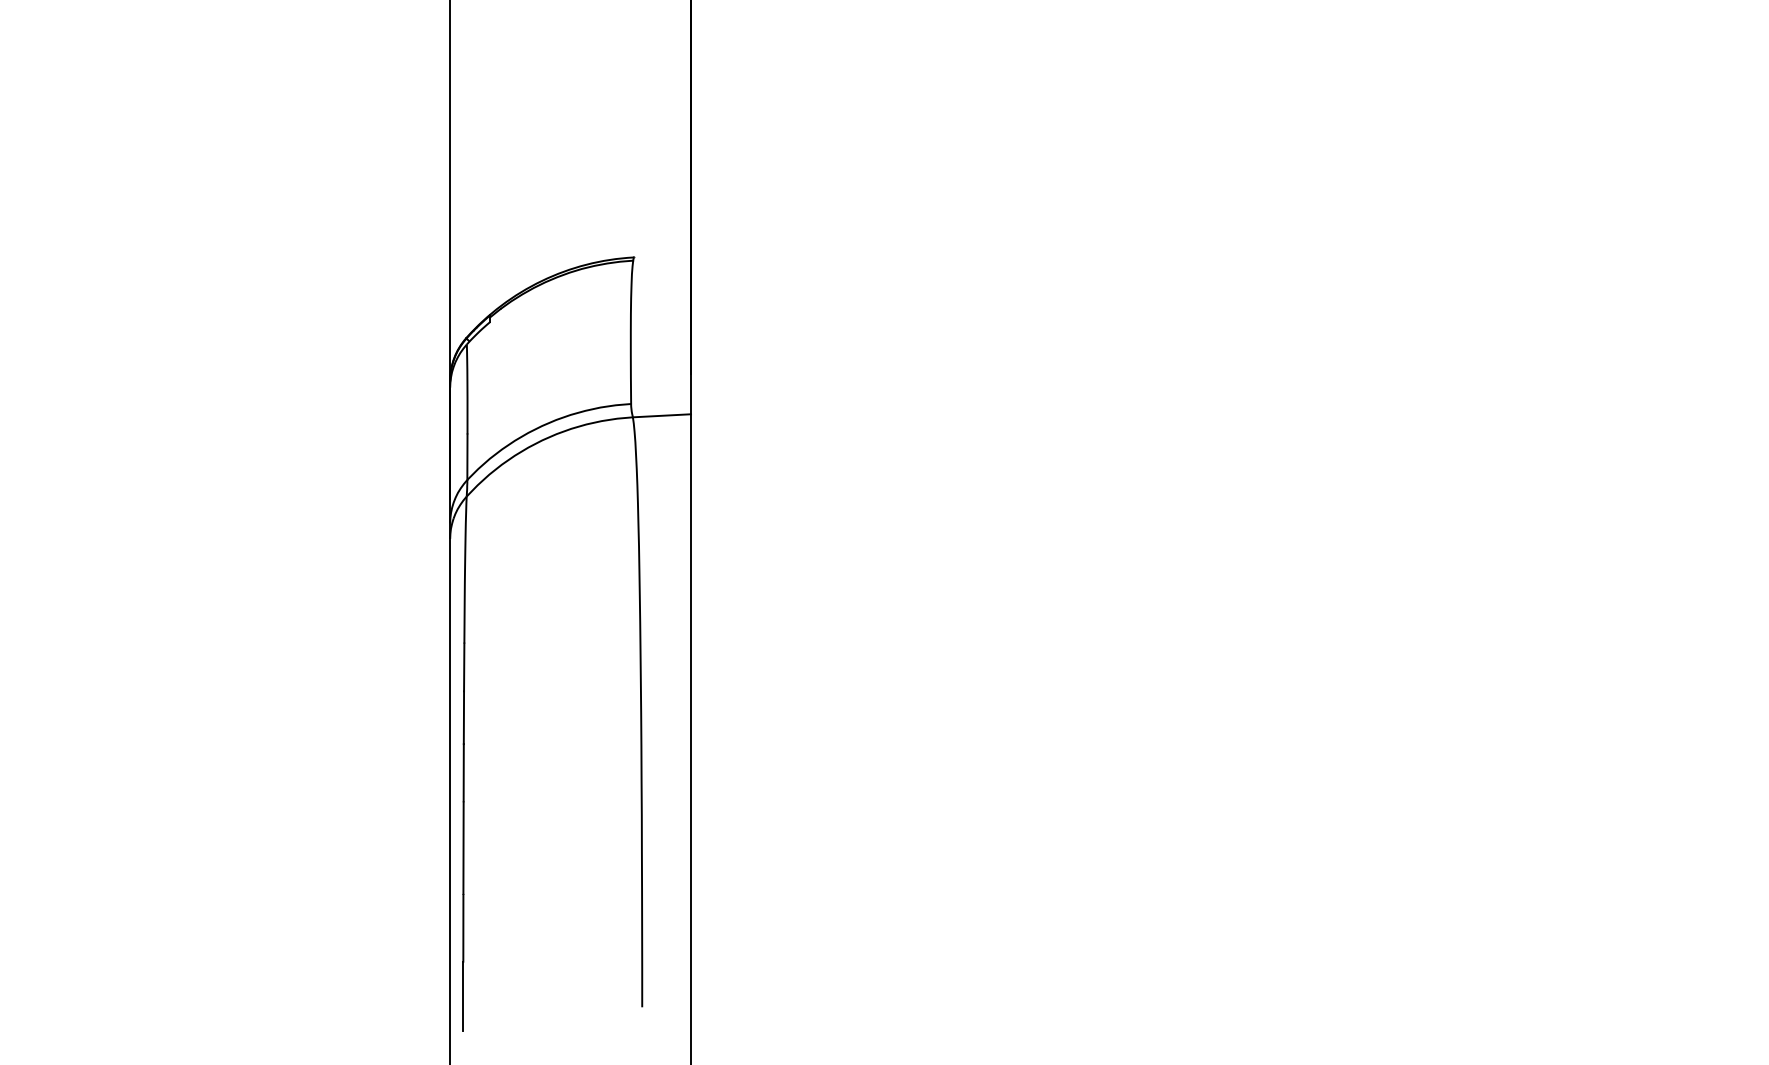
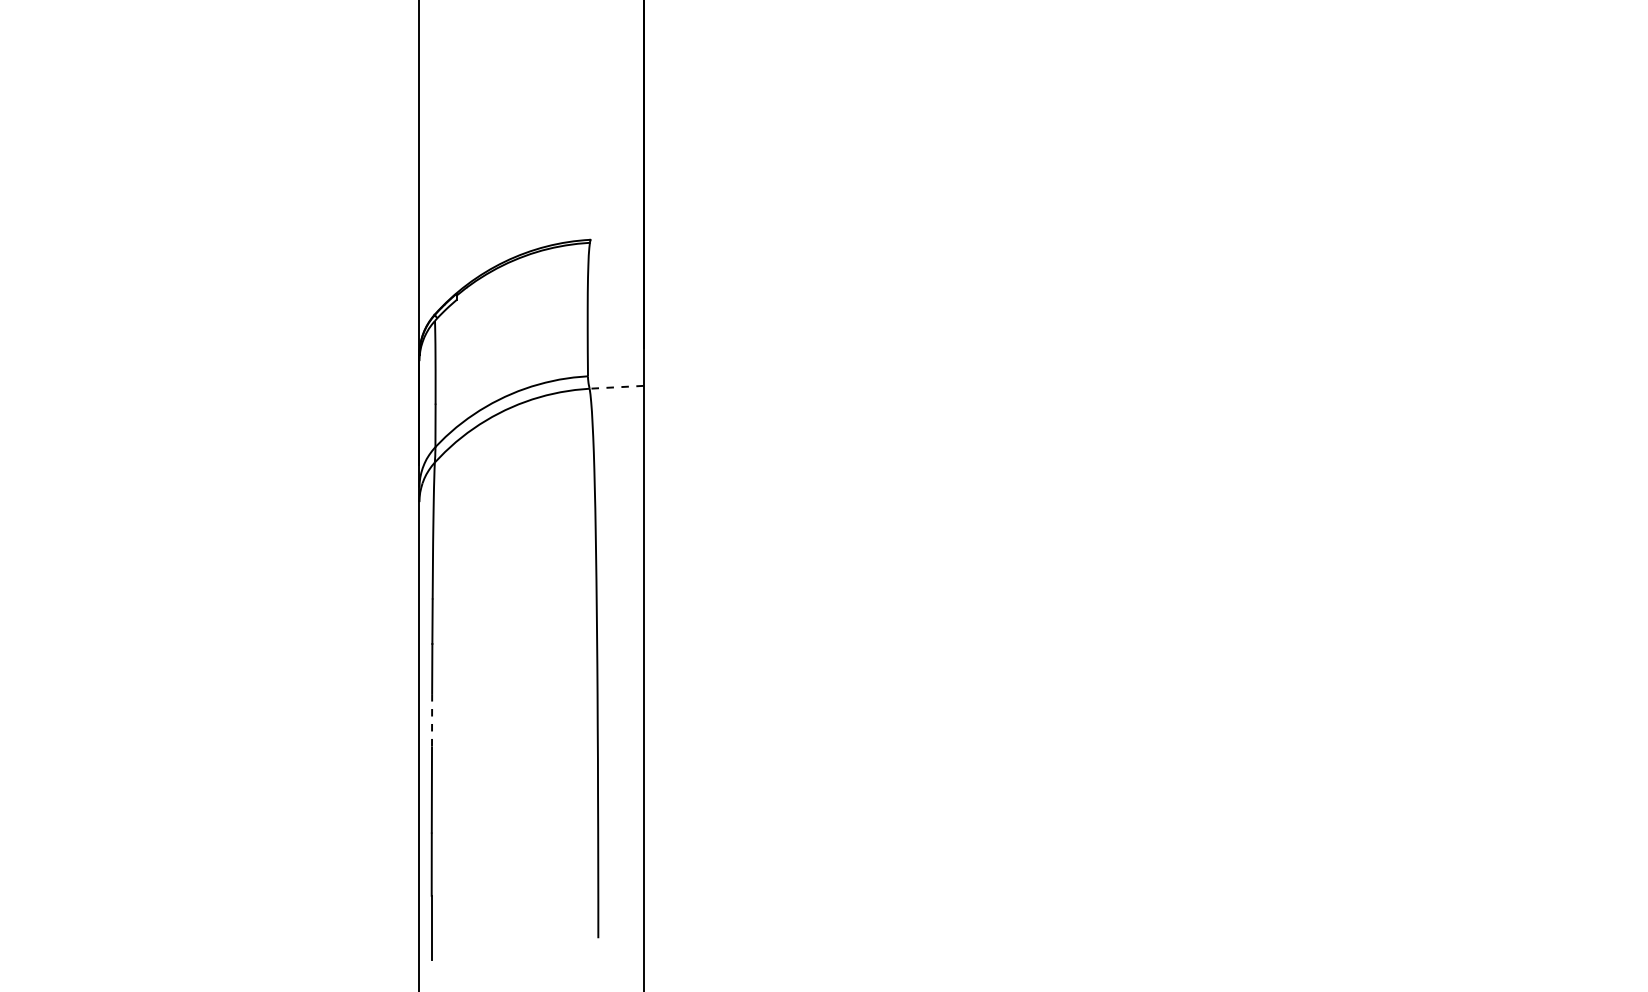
line: (661, 416) -> (616, 387), solid -> dashed
line: (464, 772) -> (432, 719), solid -> dashed

